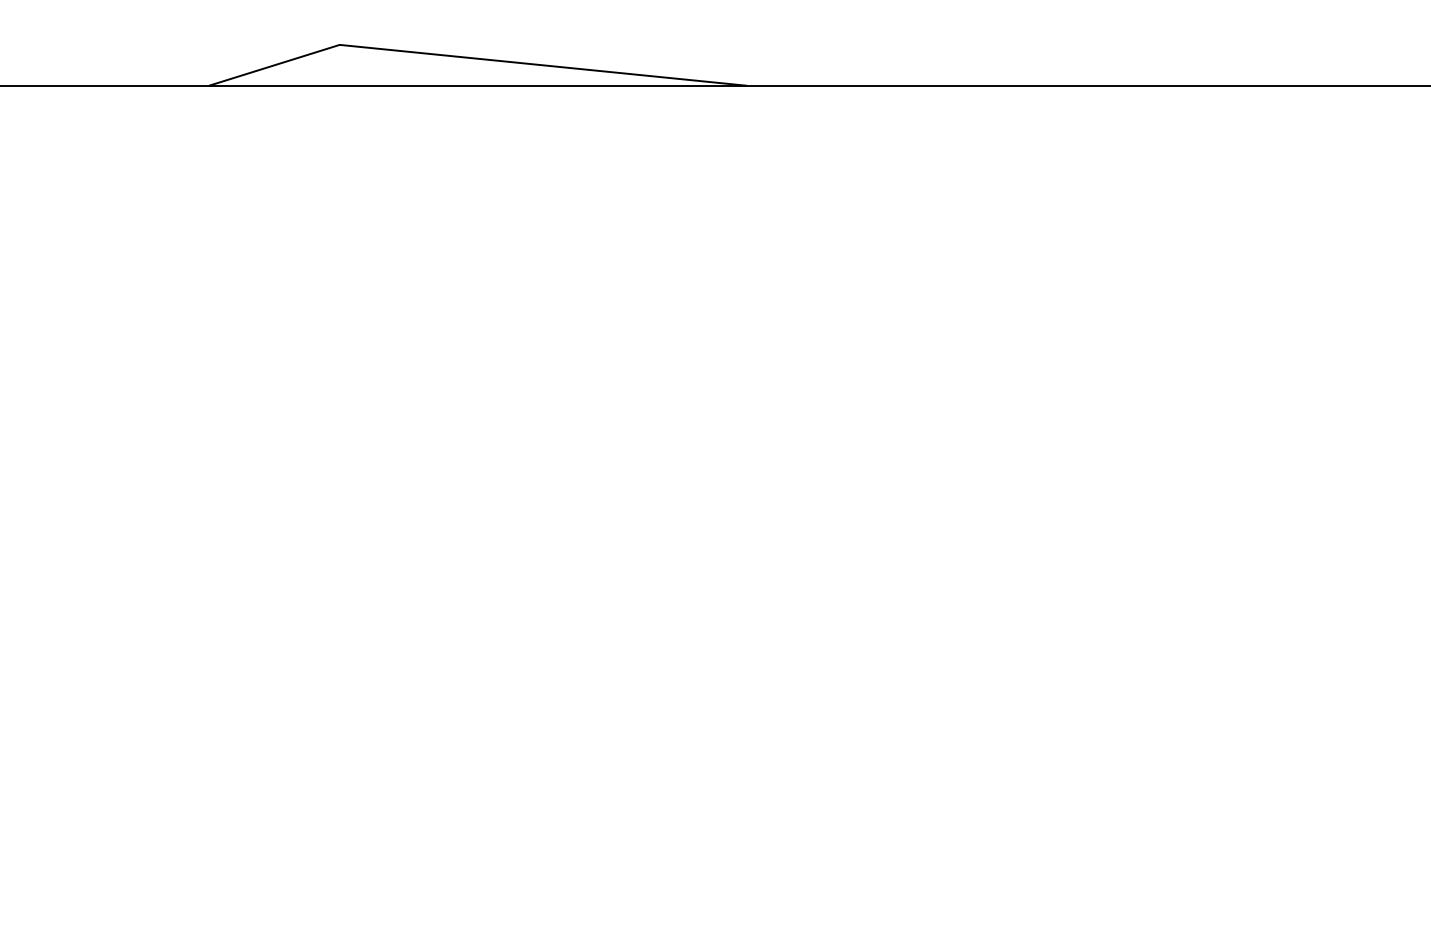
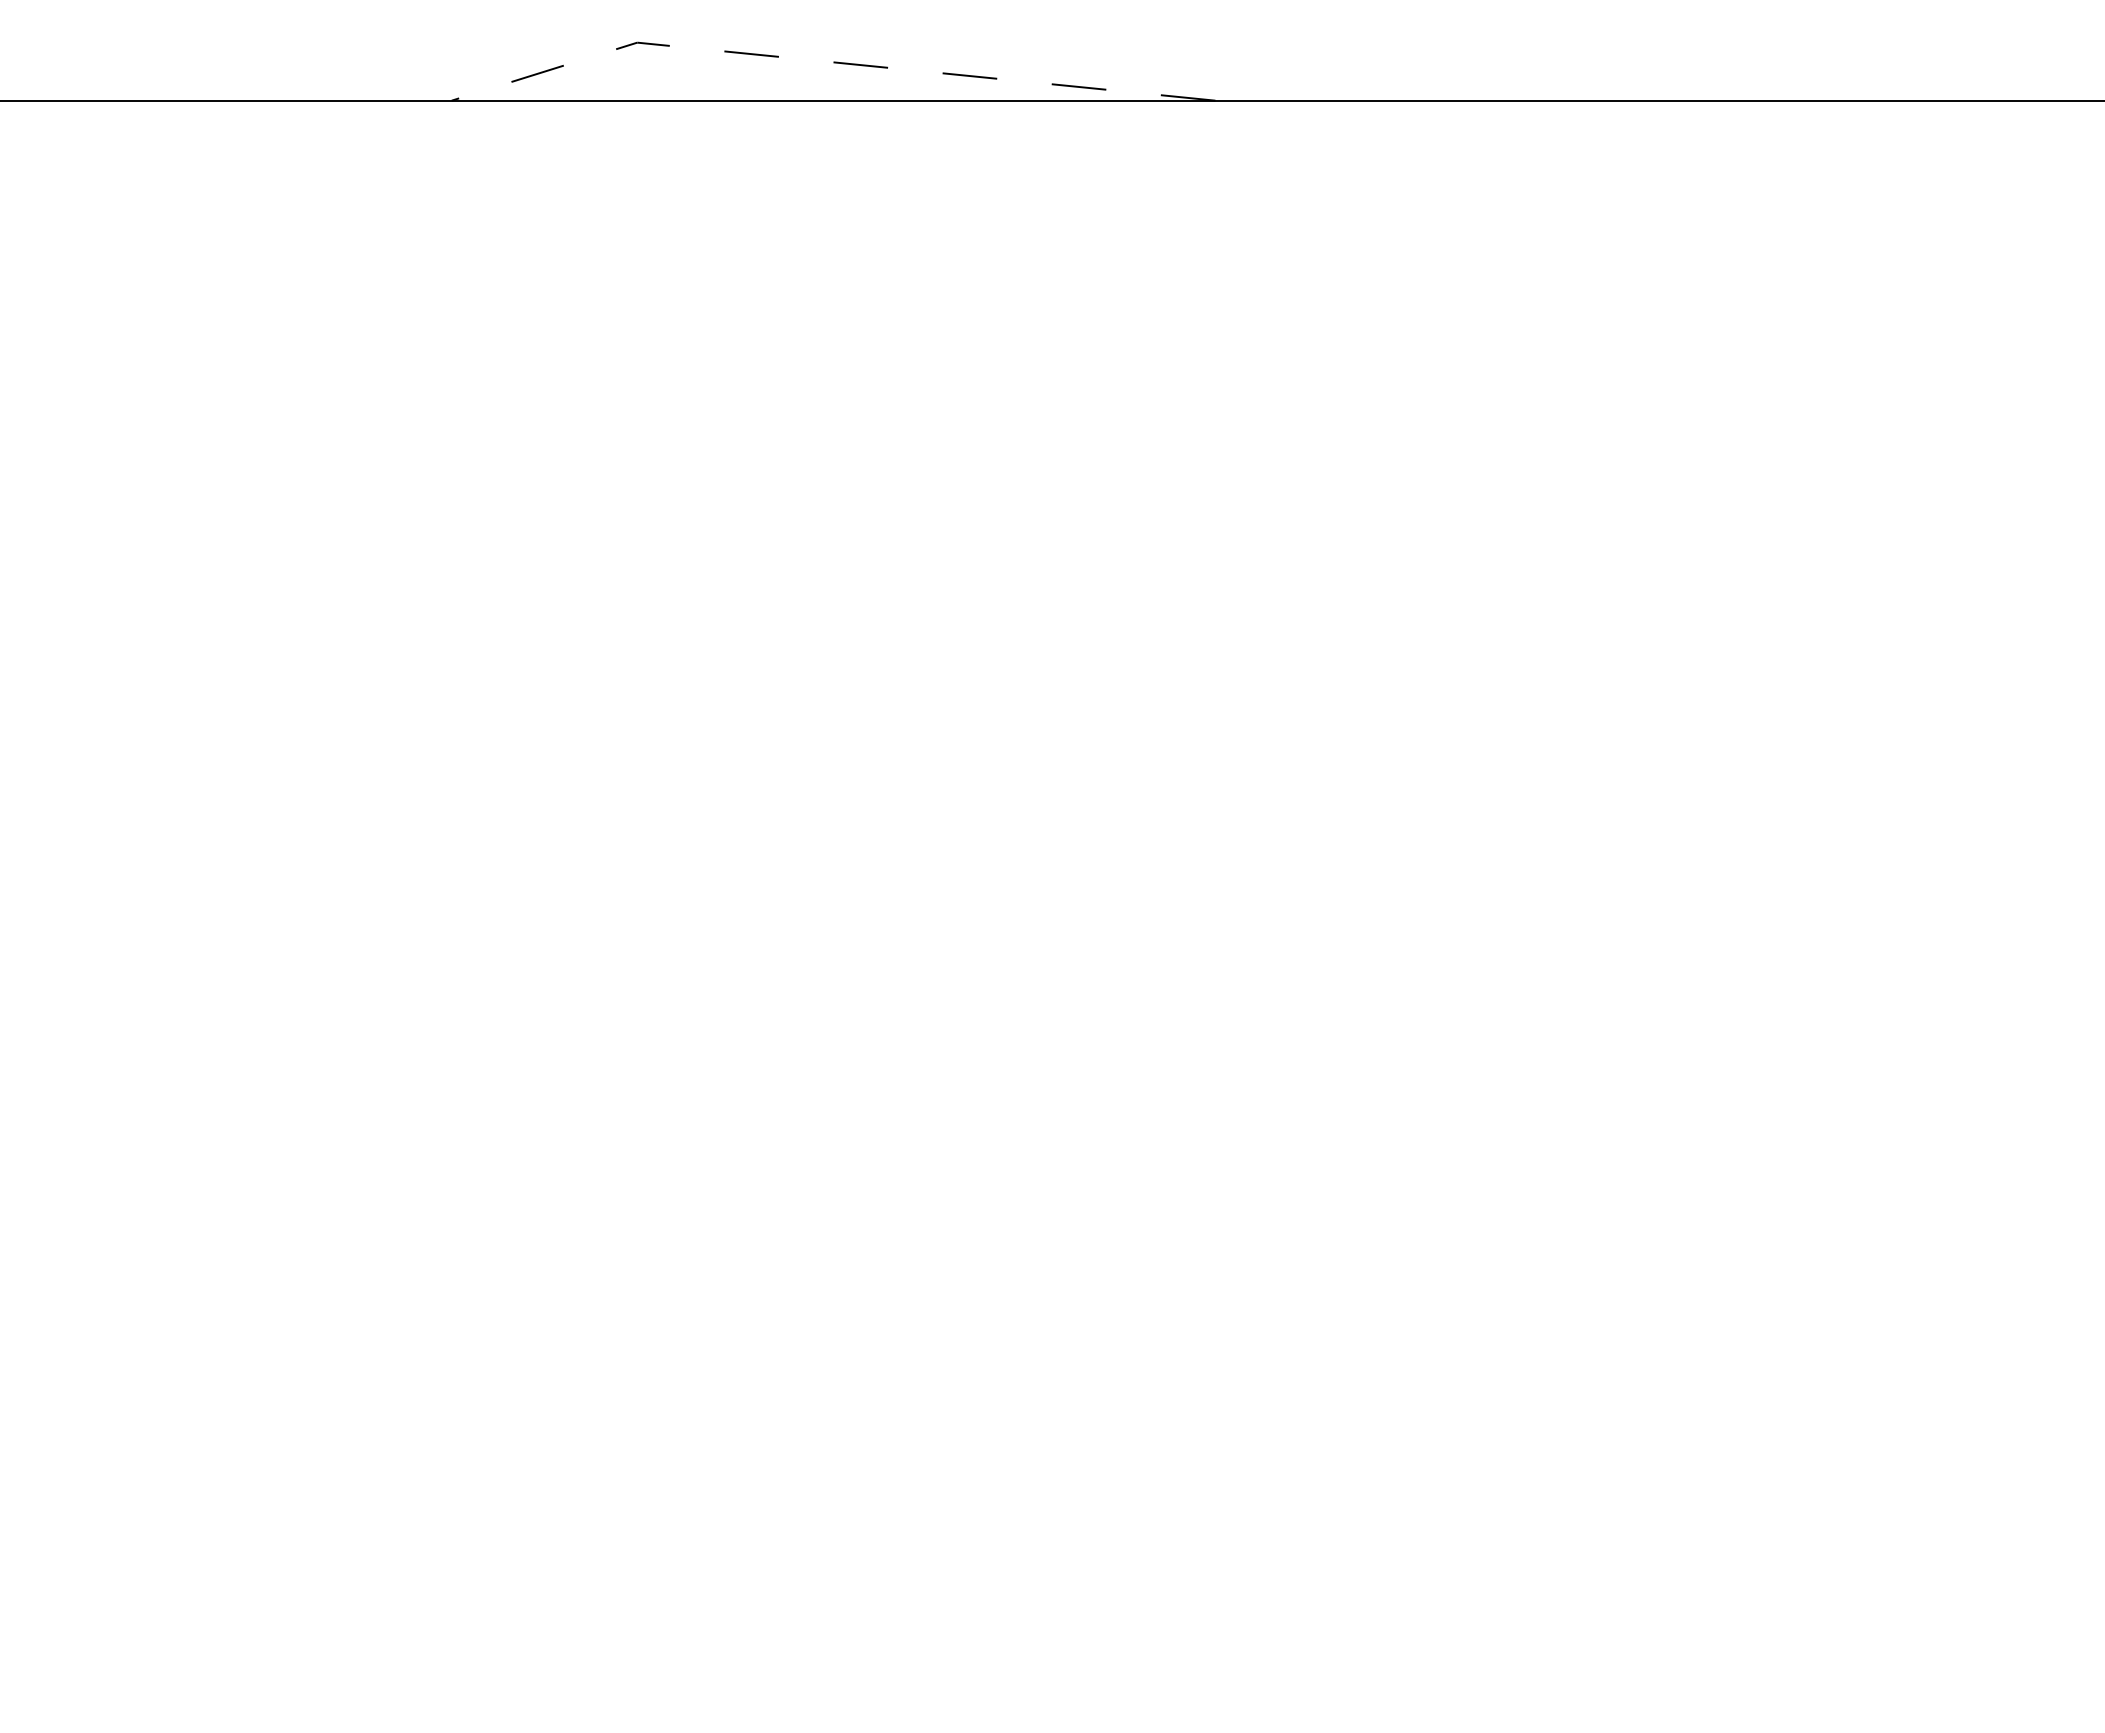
line: (475, 58) -> (829, 61), solid -> dashed

